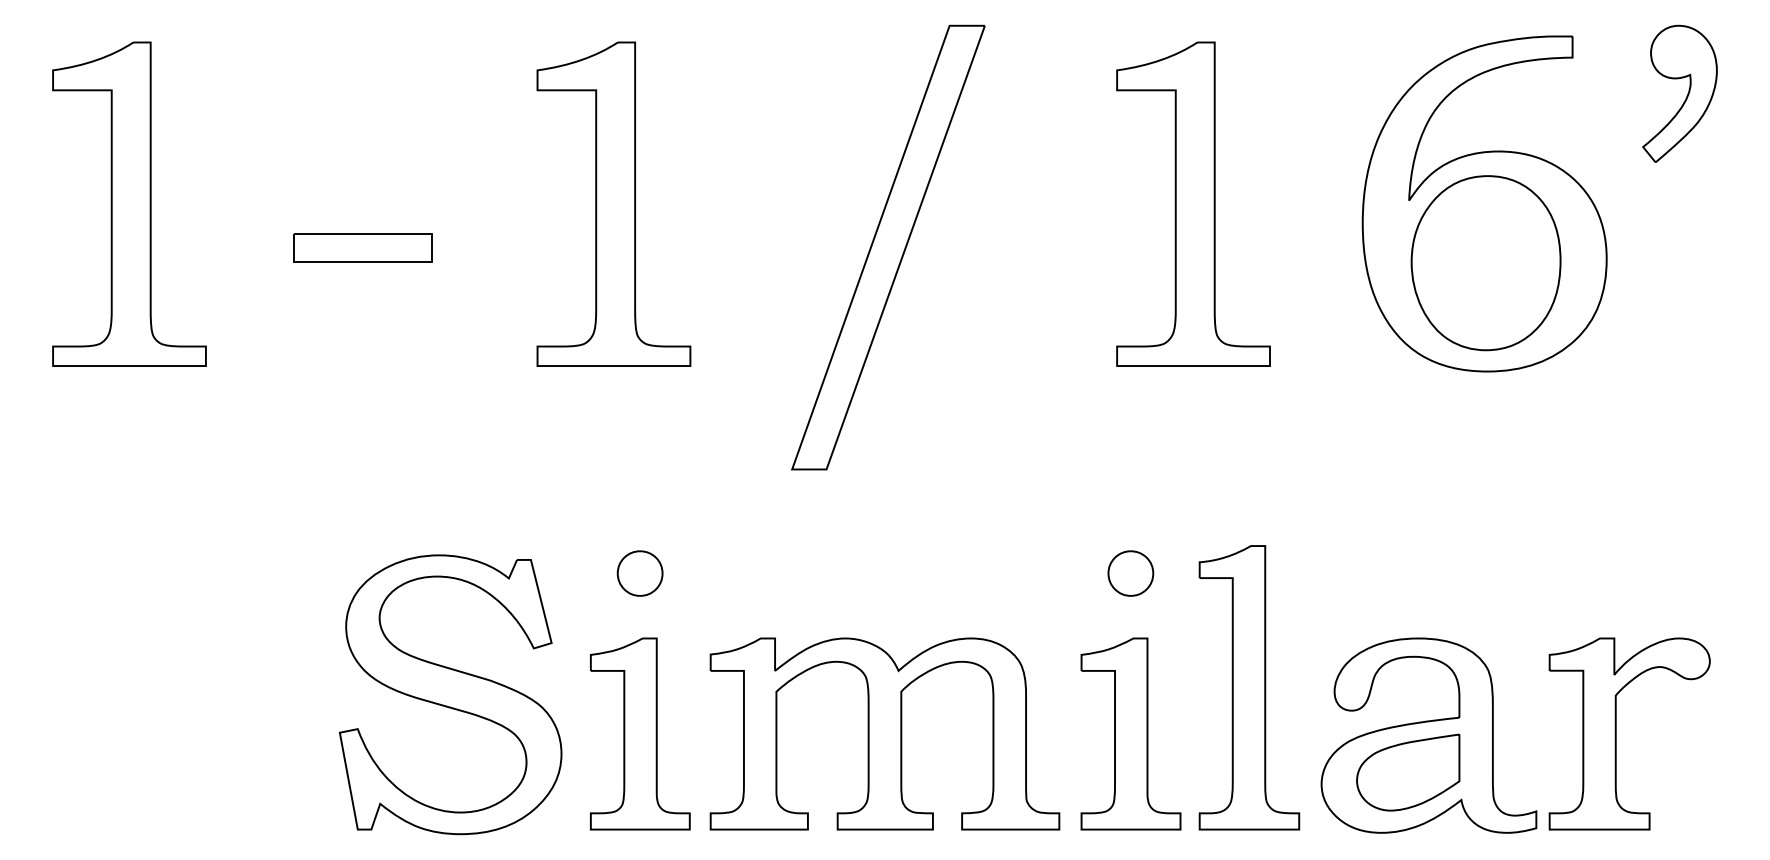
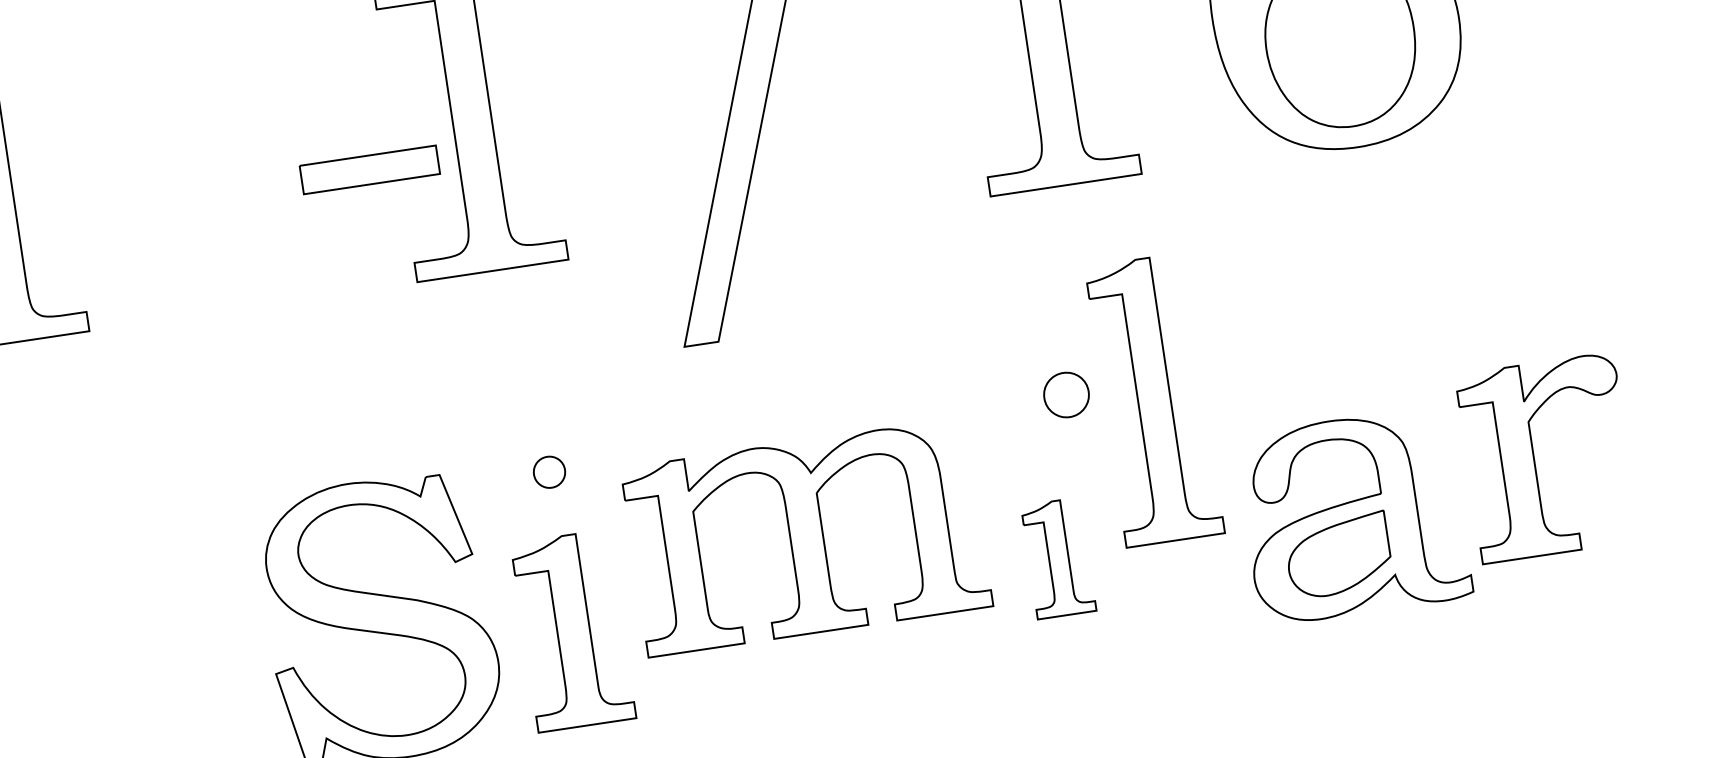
part: (362, 247) -> (369, 169), moved
part: (639, 573) -> (548, 472), size x0.7
part: (1130, 573) -> (1066, 395), moved
part: (1249, 687) -> (1154, 399), moved
part: (884, 733) -> (806, 536), moved
part: (1130, 733) -> (1058, 557), size x0.6
part: (1616, 733) -> (1534, 459), moved

